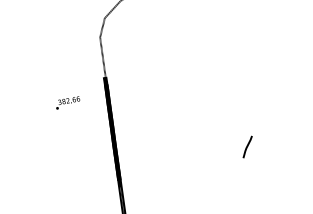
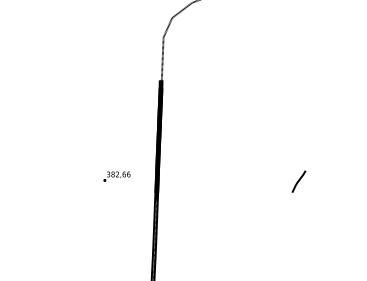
text: (67, 102) -> (116, 176), moved

